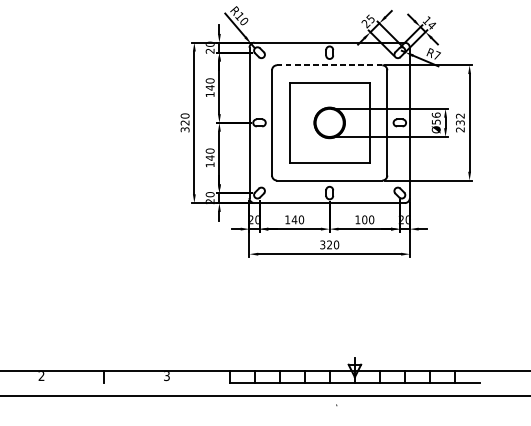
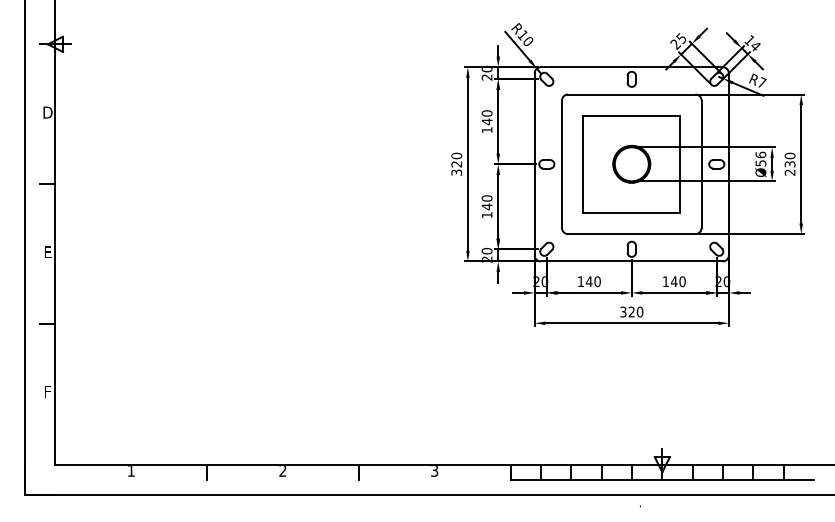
line: (329, 65) -> (631, 94), dashed -> solid
text: (459, 115) -> (789, 155), 232 -> 230
text: (364, 219) -> (673, 281), 100 -> 140

